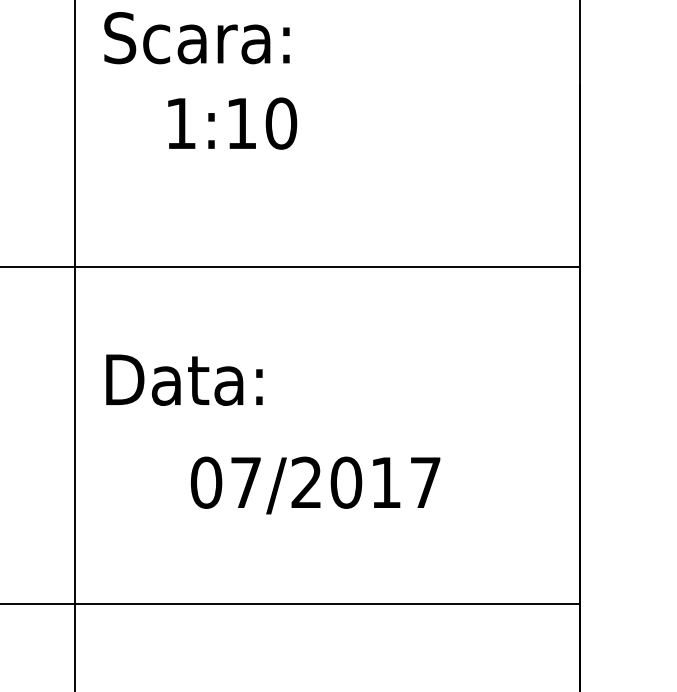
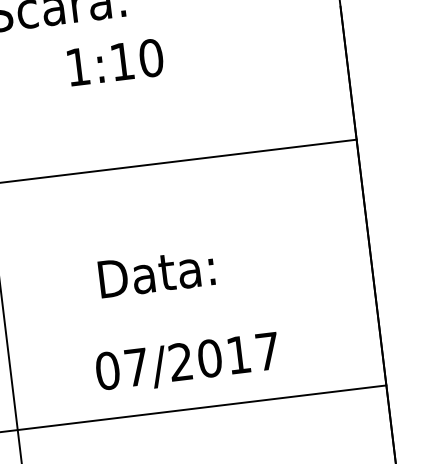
text: (232, 123) -> (115, 62), moved
text: (184, 379) -> (156, 272), moved
text: (315, 485) -> (187, 363), moved

